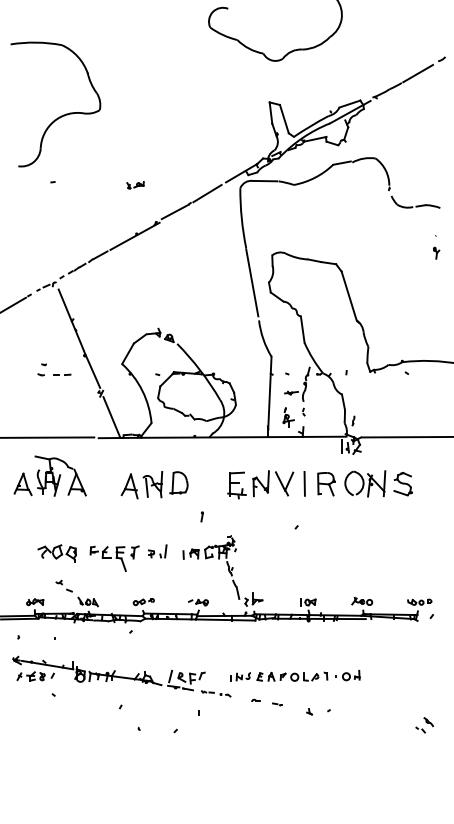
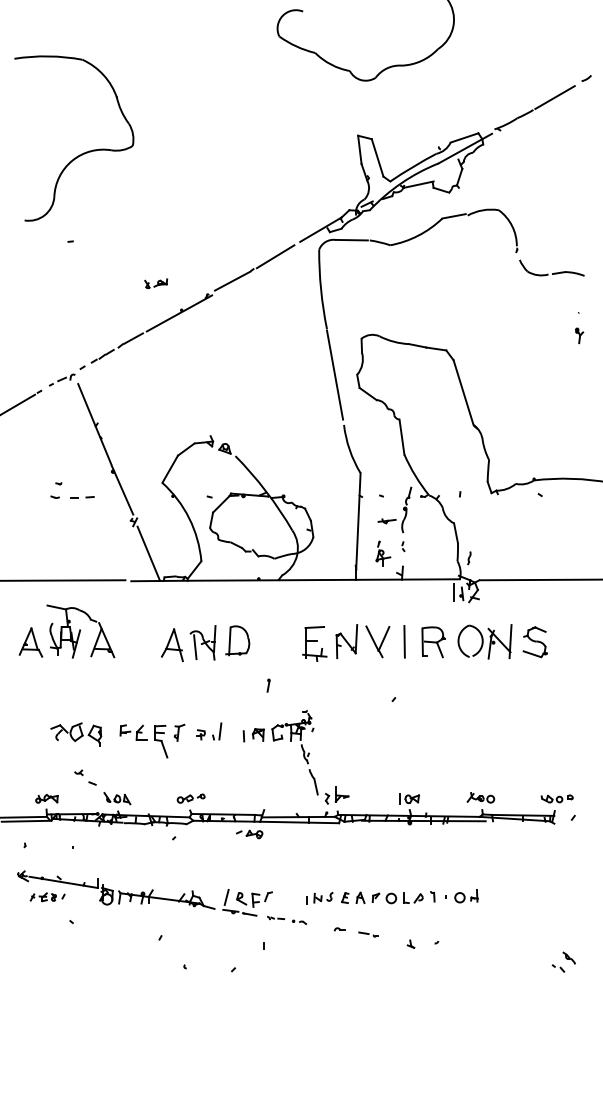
part: (135, 185) -> (155, 283), moved
part: (198, 602) -> (249, 834), moved
part: (35, 675) -> (47, 896), size x0.7
part: (276, 704) -> (367, 934), size x1.6

